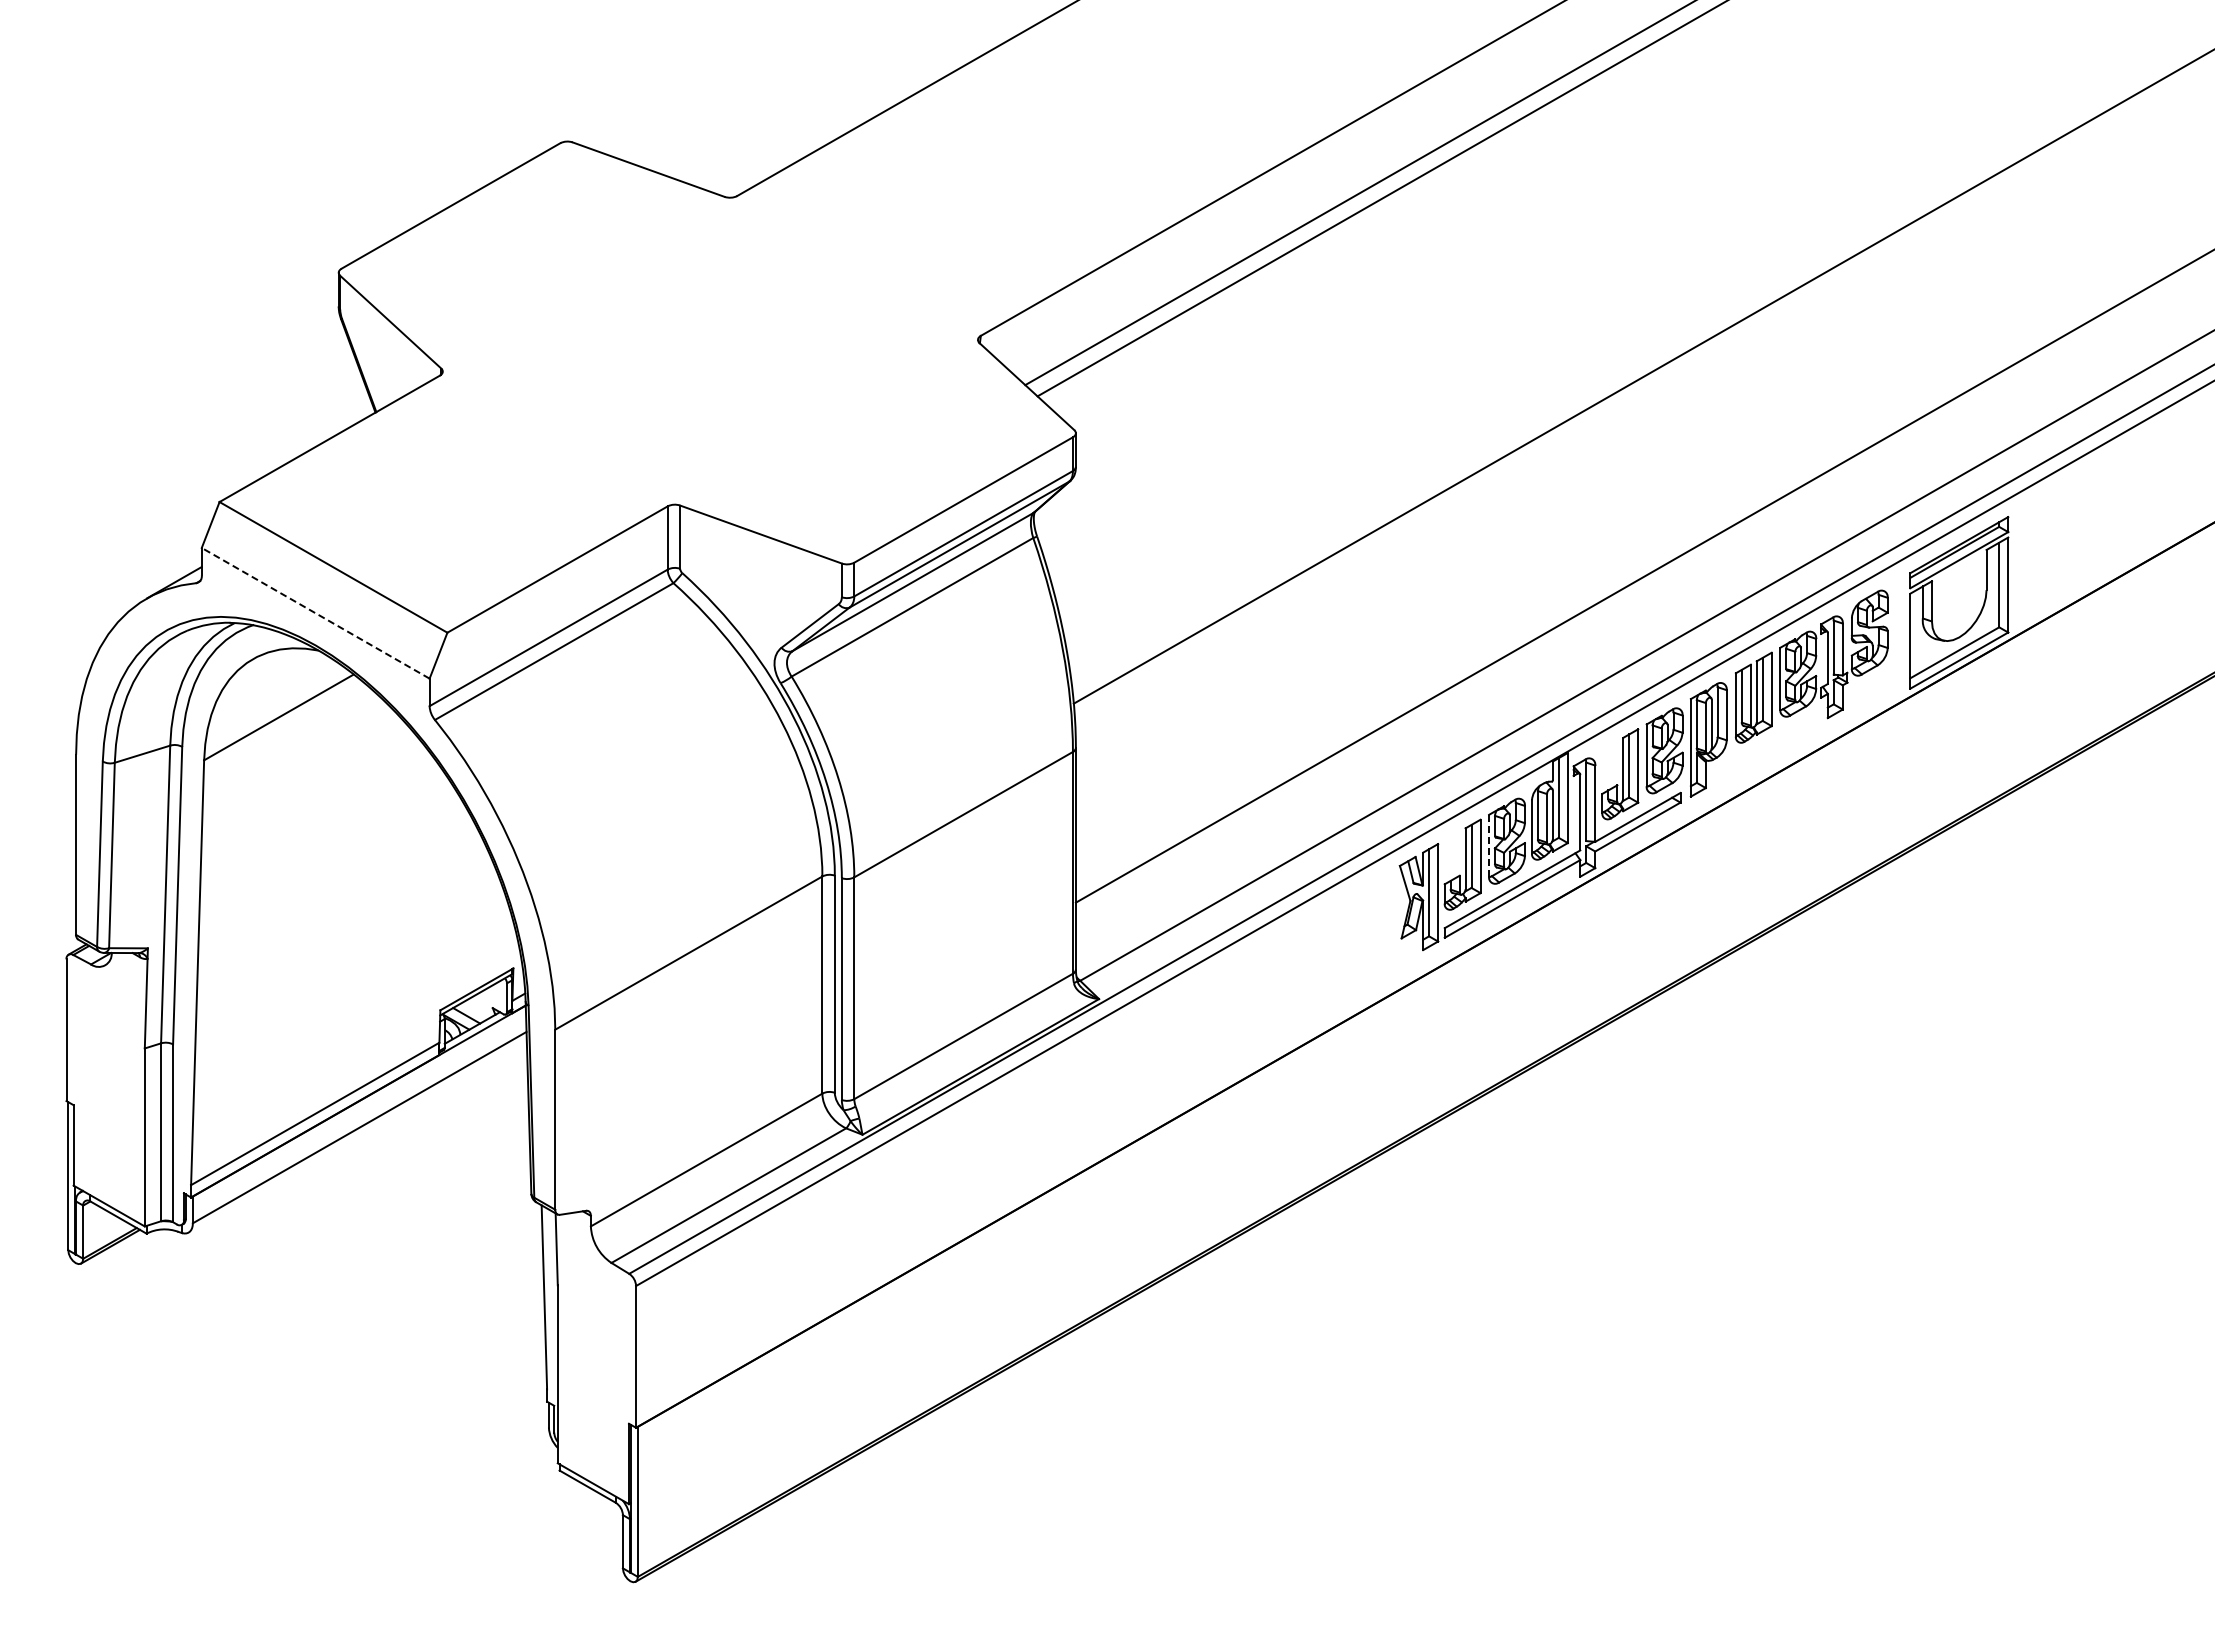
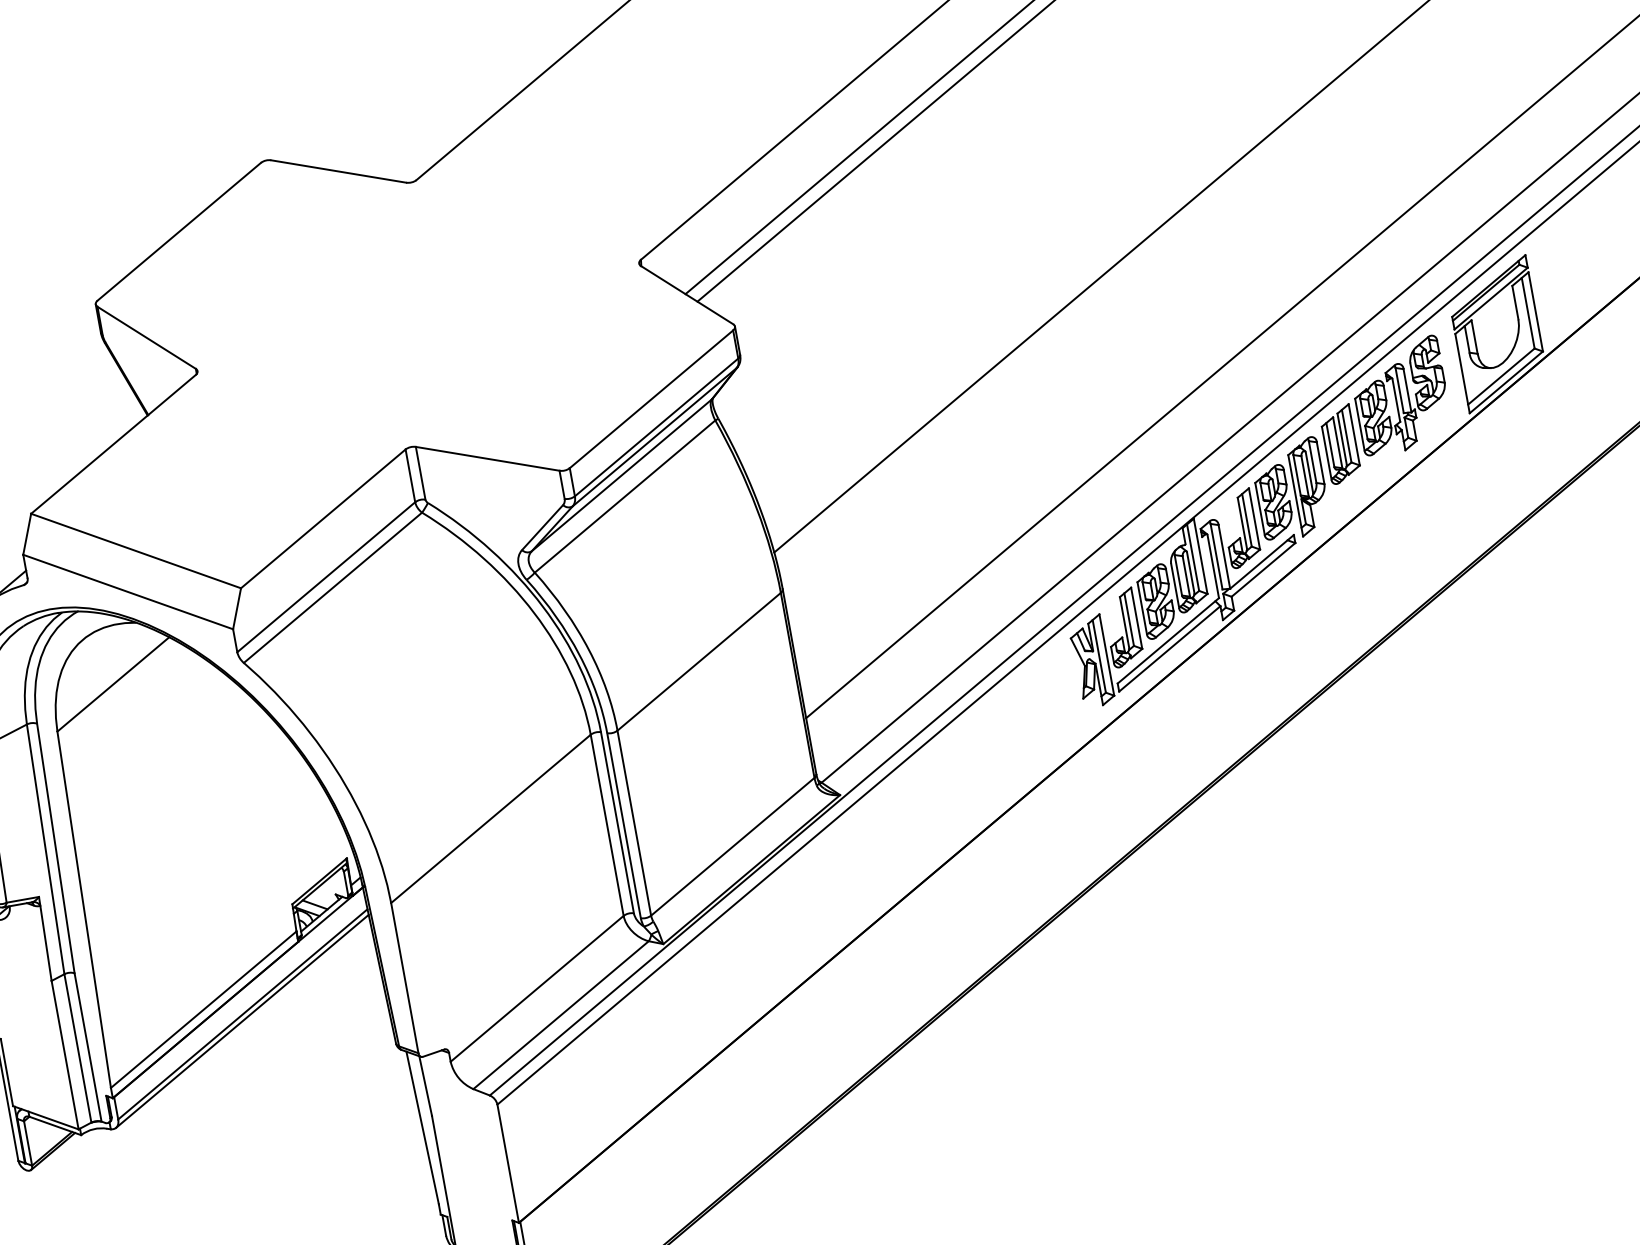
line: (315, 613) -> (128, 592), dashed -> solid
line: (1489, 845) -> (1142, 607), dashed -> solid
line: (357, 1135) -> (242, 1021), added

